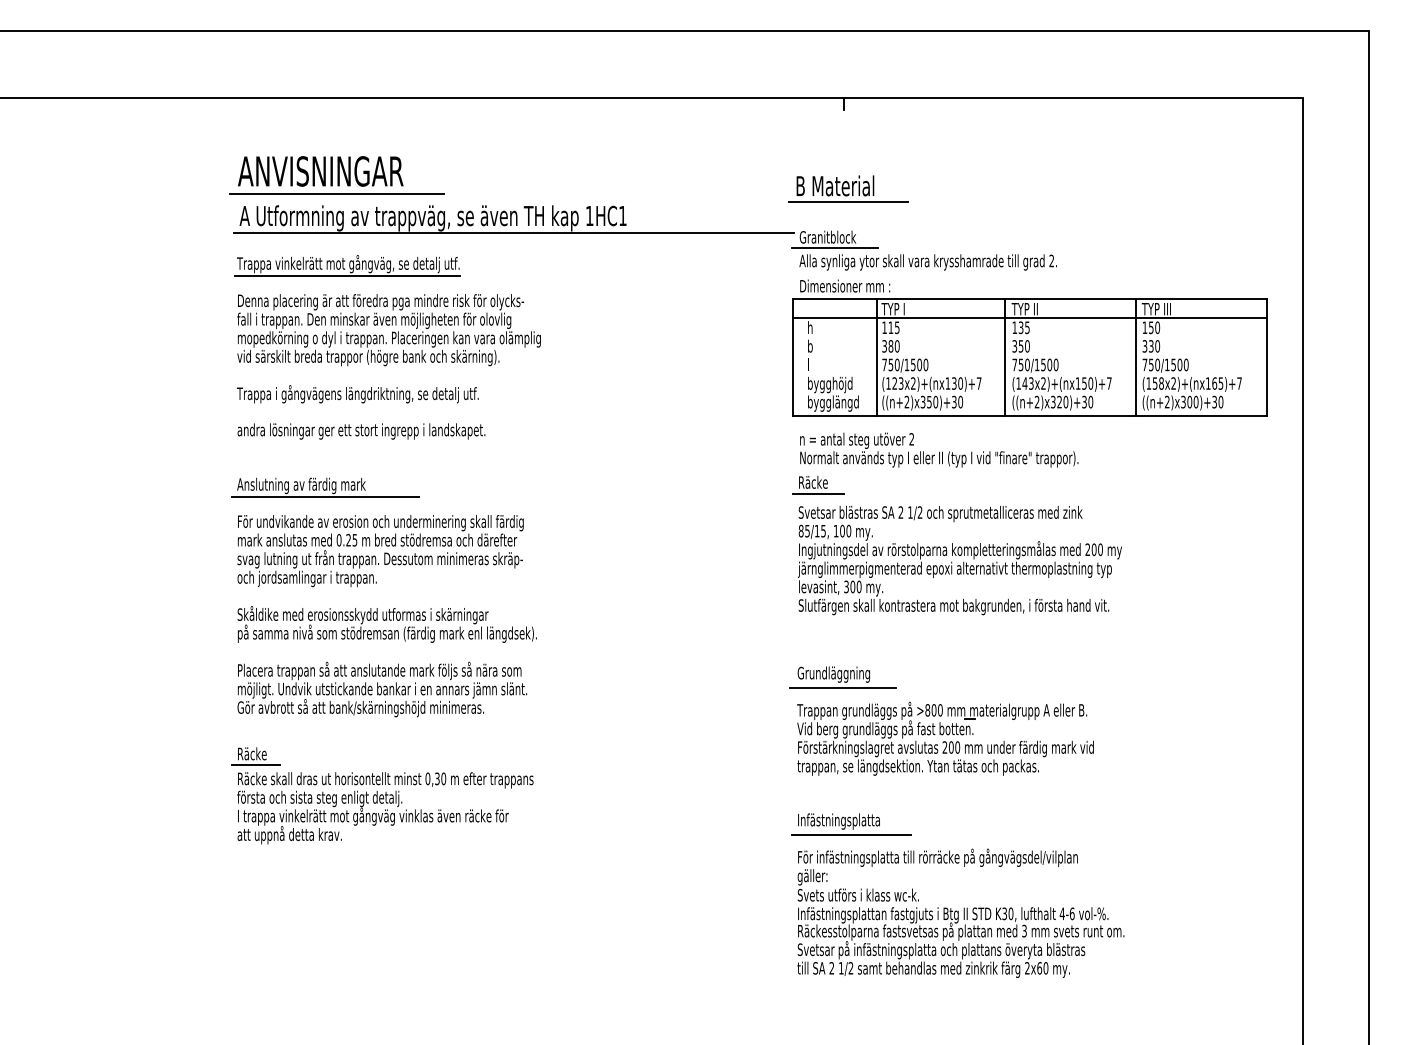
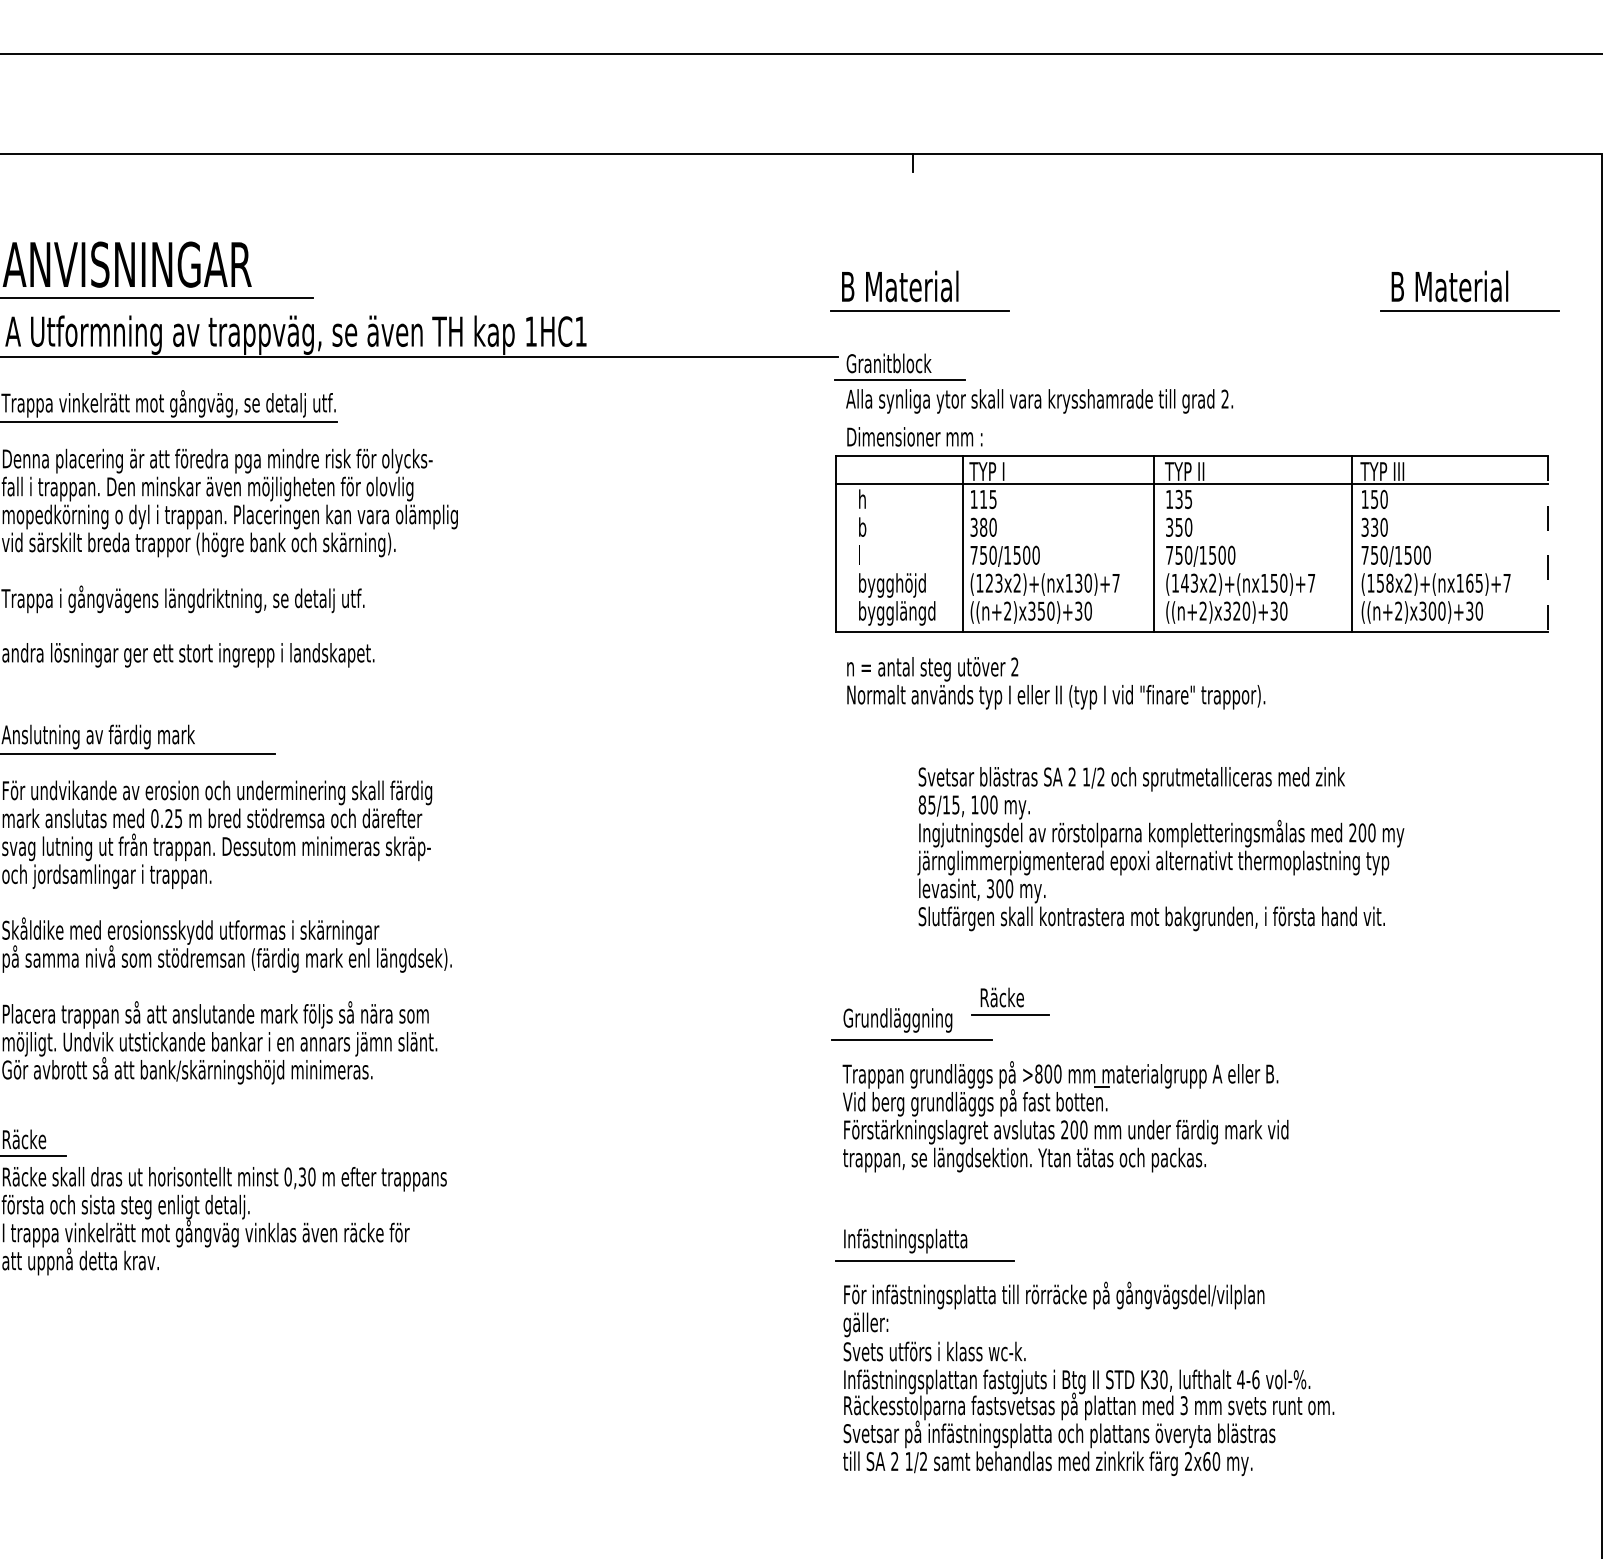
part: (1214, 188) -> (1469, 290), added
line: (1266, 357) -> (1547, 544), solid -> dashed
part: (818, 485) -> (1009, 1002), moved
text: (959, 560) -> (1160, 849), moved

